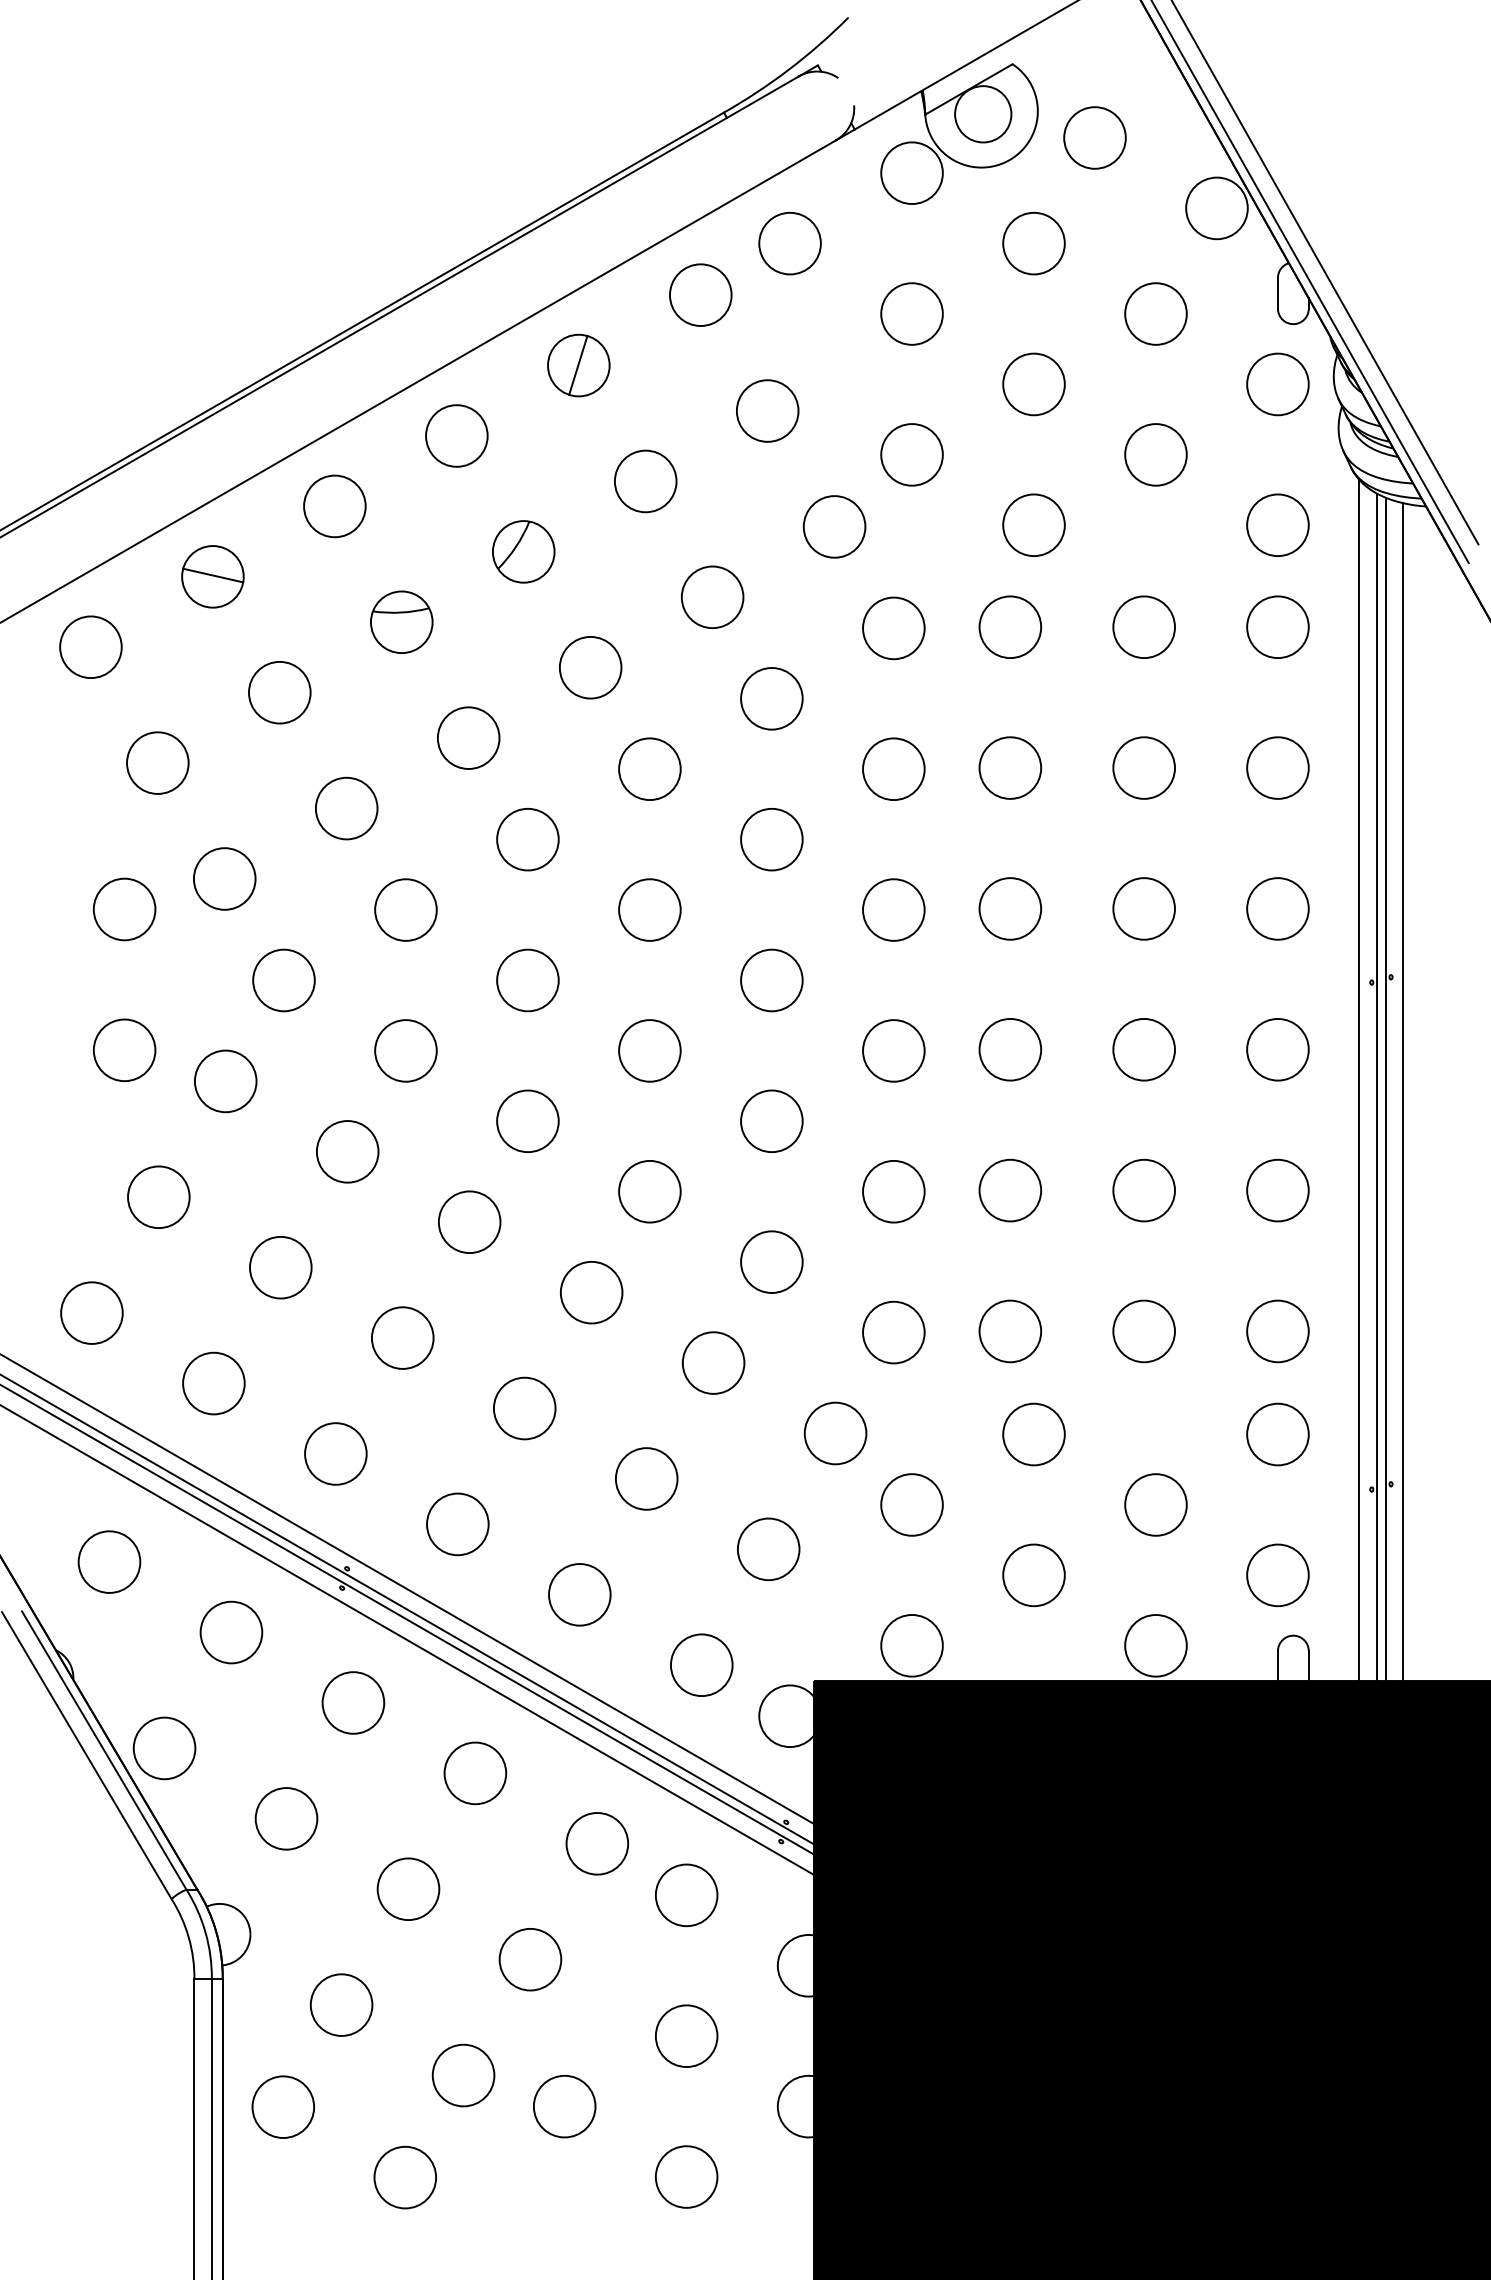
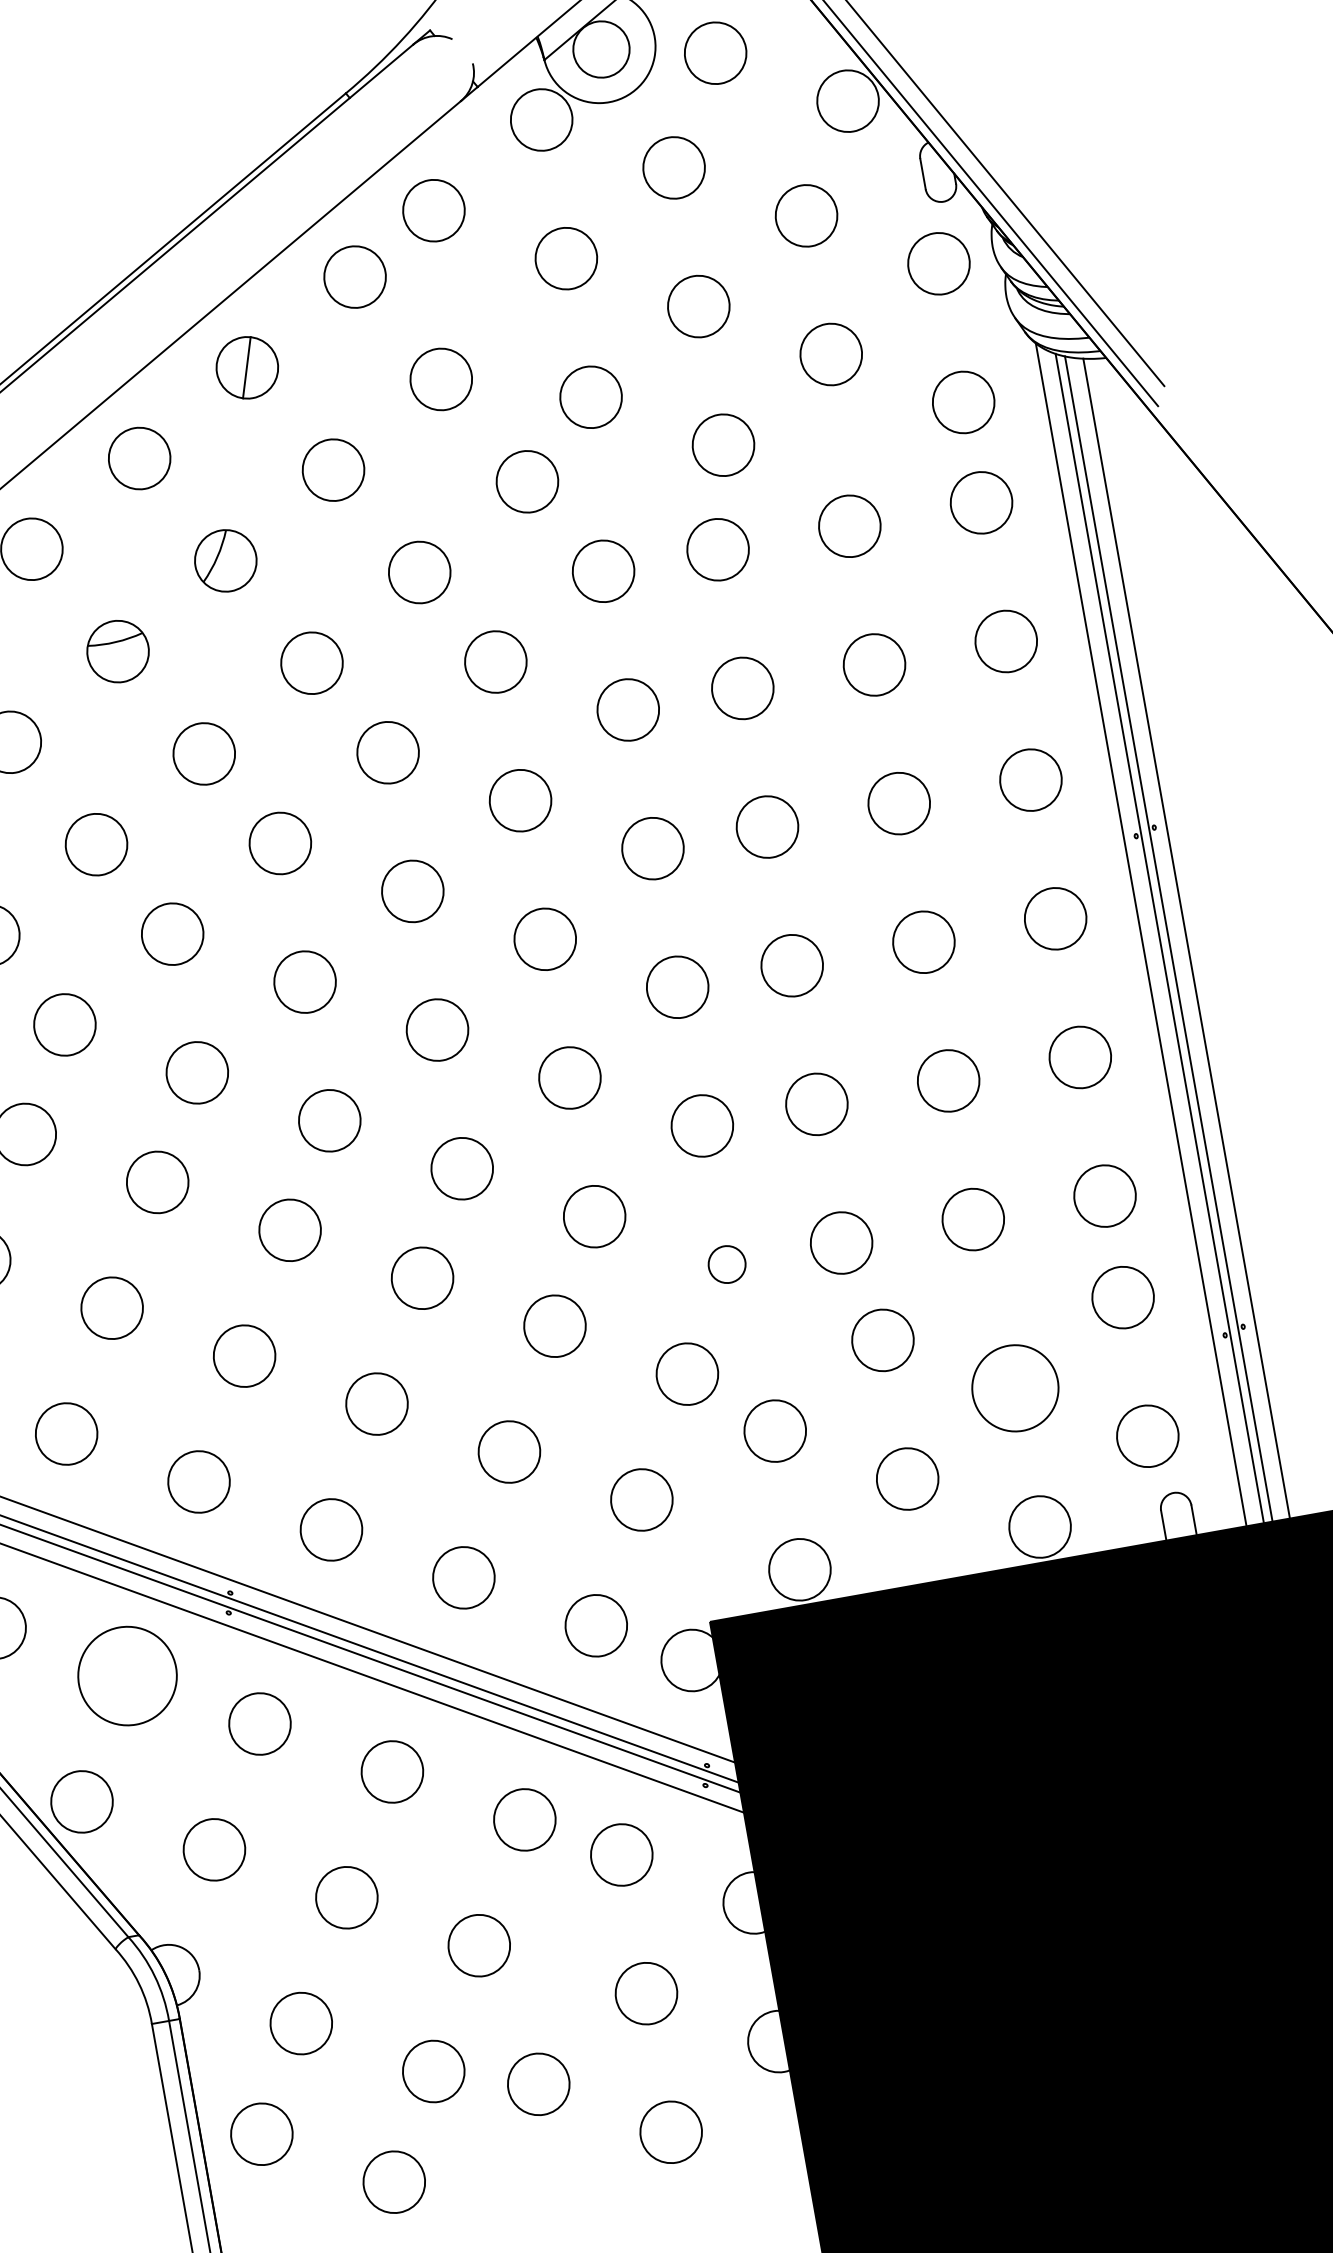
circle: (893, 1332) -> (726, 1264), size x0.6
circle: (1155, 1504) -> (1014, 1387), size x1.4
circle: (231, 1632) -> (127, 1676), size x1.6

